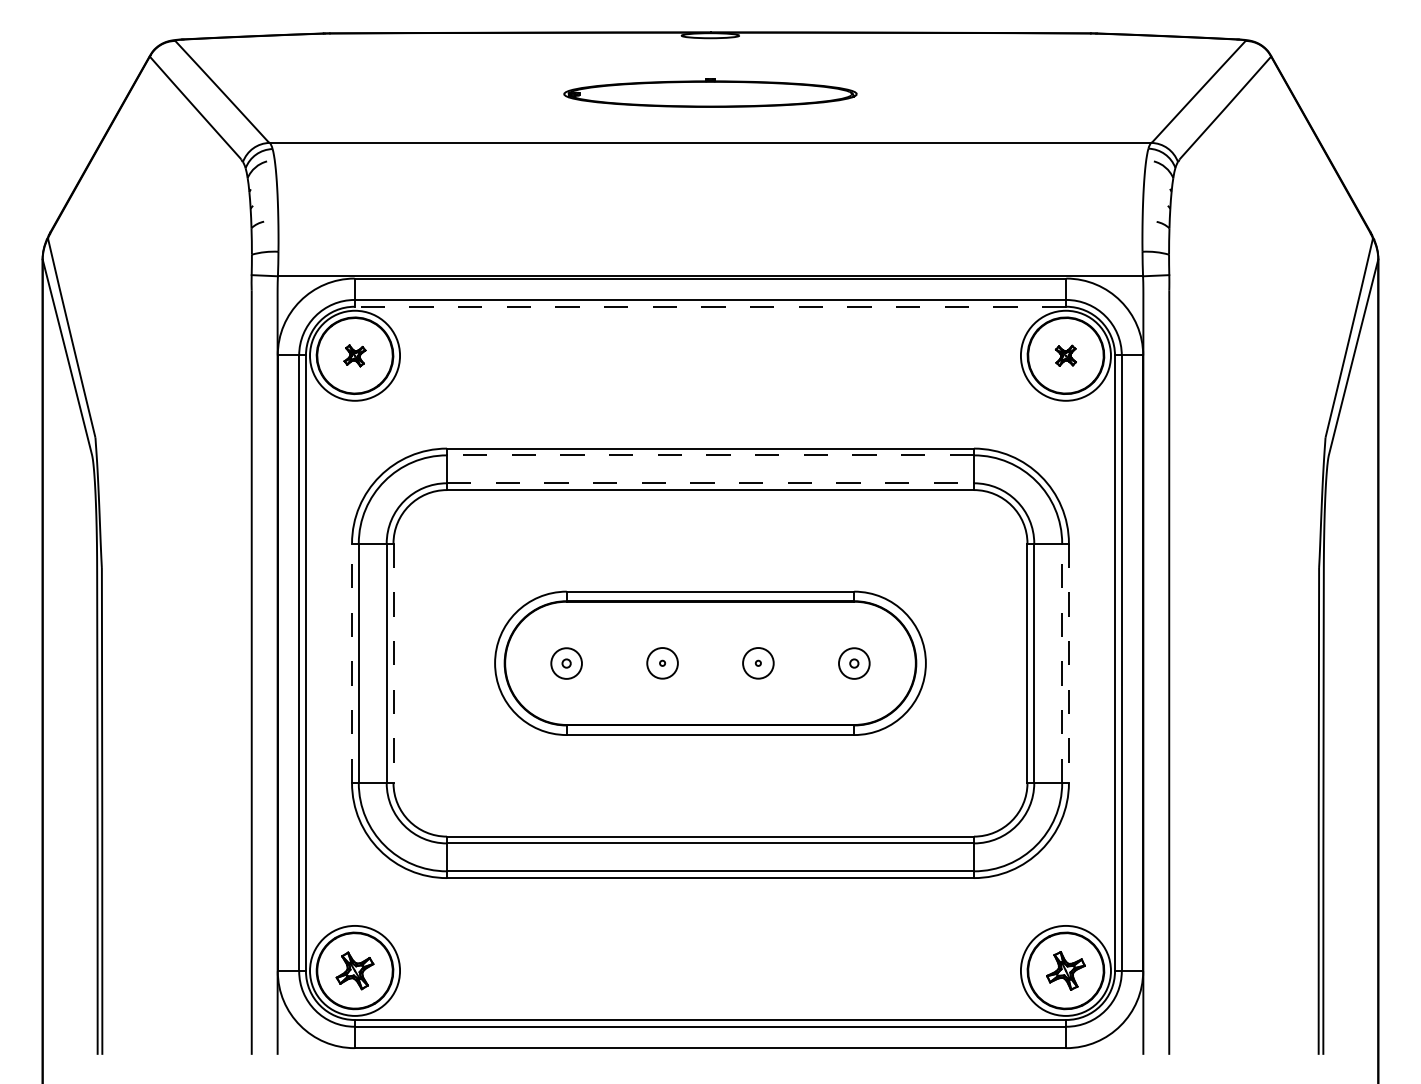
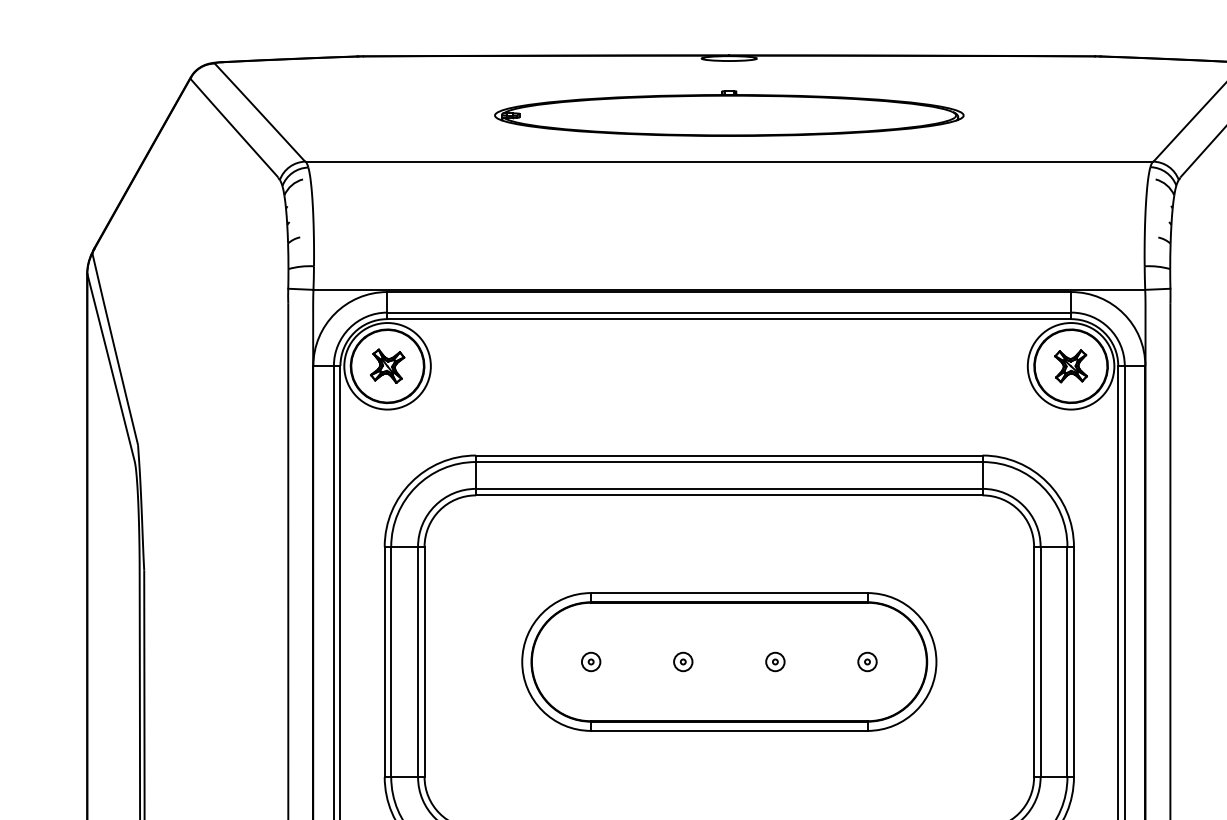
part: (710, 92) -> (729, 113), size x1.67
line: (710, 306) -> (729, 318), dashed -> solid
part: (354, 355) -> (387, 366), size x1.67
part: (1065, 355) -> (1070, 366), size x1.67
line: (709, 455) -> (728, 462), dashed -> solid
line: (710, 483) -> (729, 489), dashed -> solid
part: (566, 662) -> (590, 661), size x0.62
circle: (662, 662) -> (683, 661), size x0.62
circle: (757, 662) -> (774, 661), size x0.62
part: (853, 662) -> (866, 661), size x0.62
line: (352, 663) -> (385, 662), dashed -> solid
line: (393, 663) -> (424, 662), dashed -> solid
line: (1062, 663) -> (1067, 662), dashed -> solid
line: (1068, 663) -> (1073, 662), dashed -> solid

